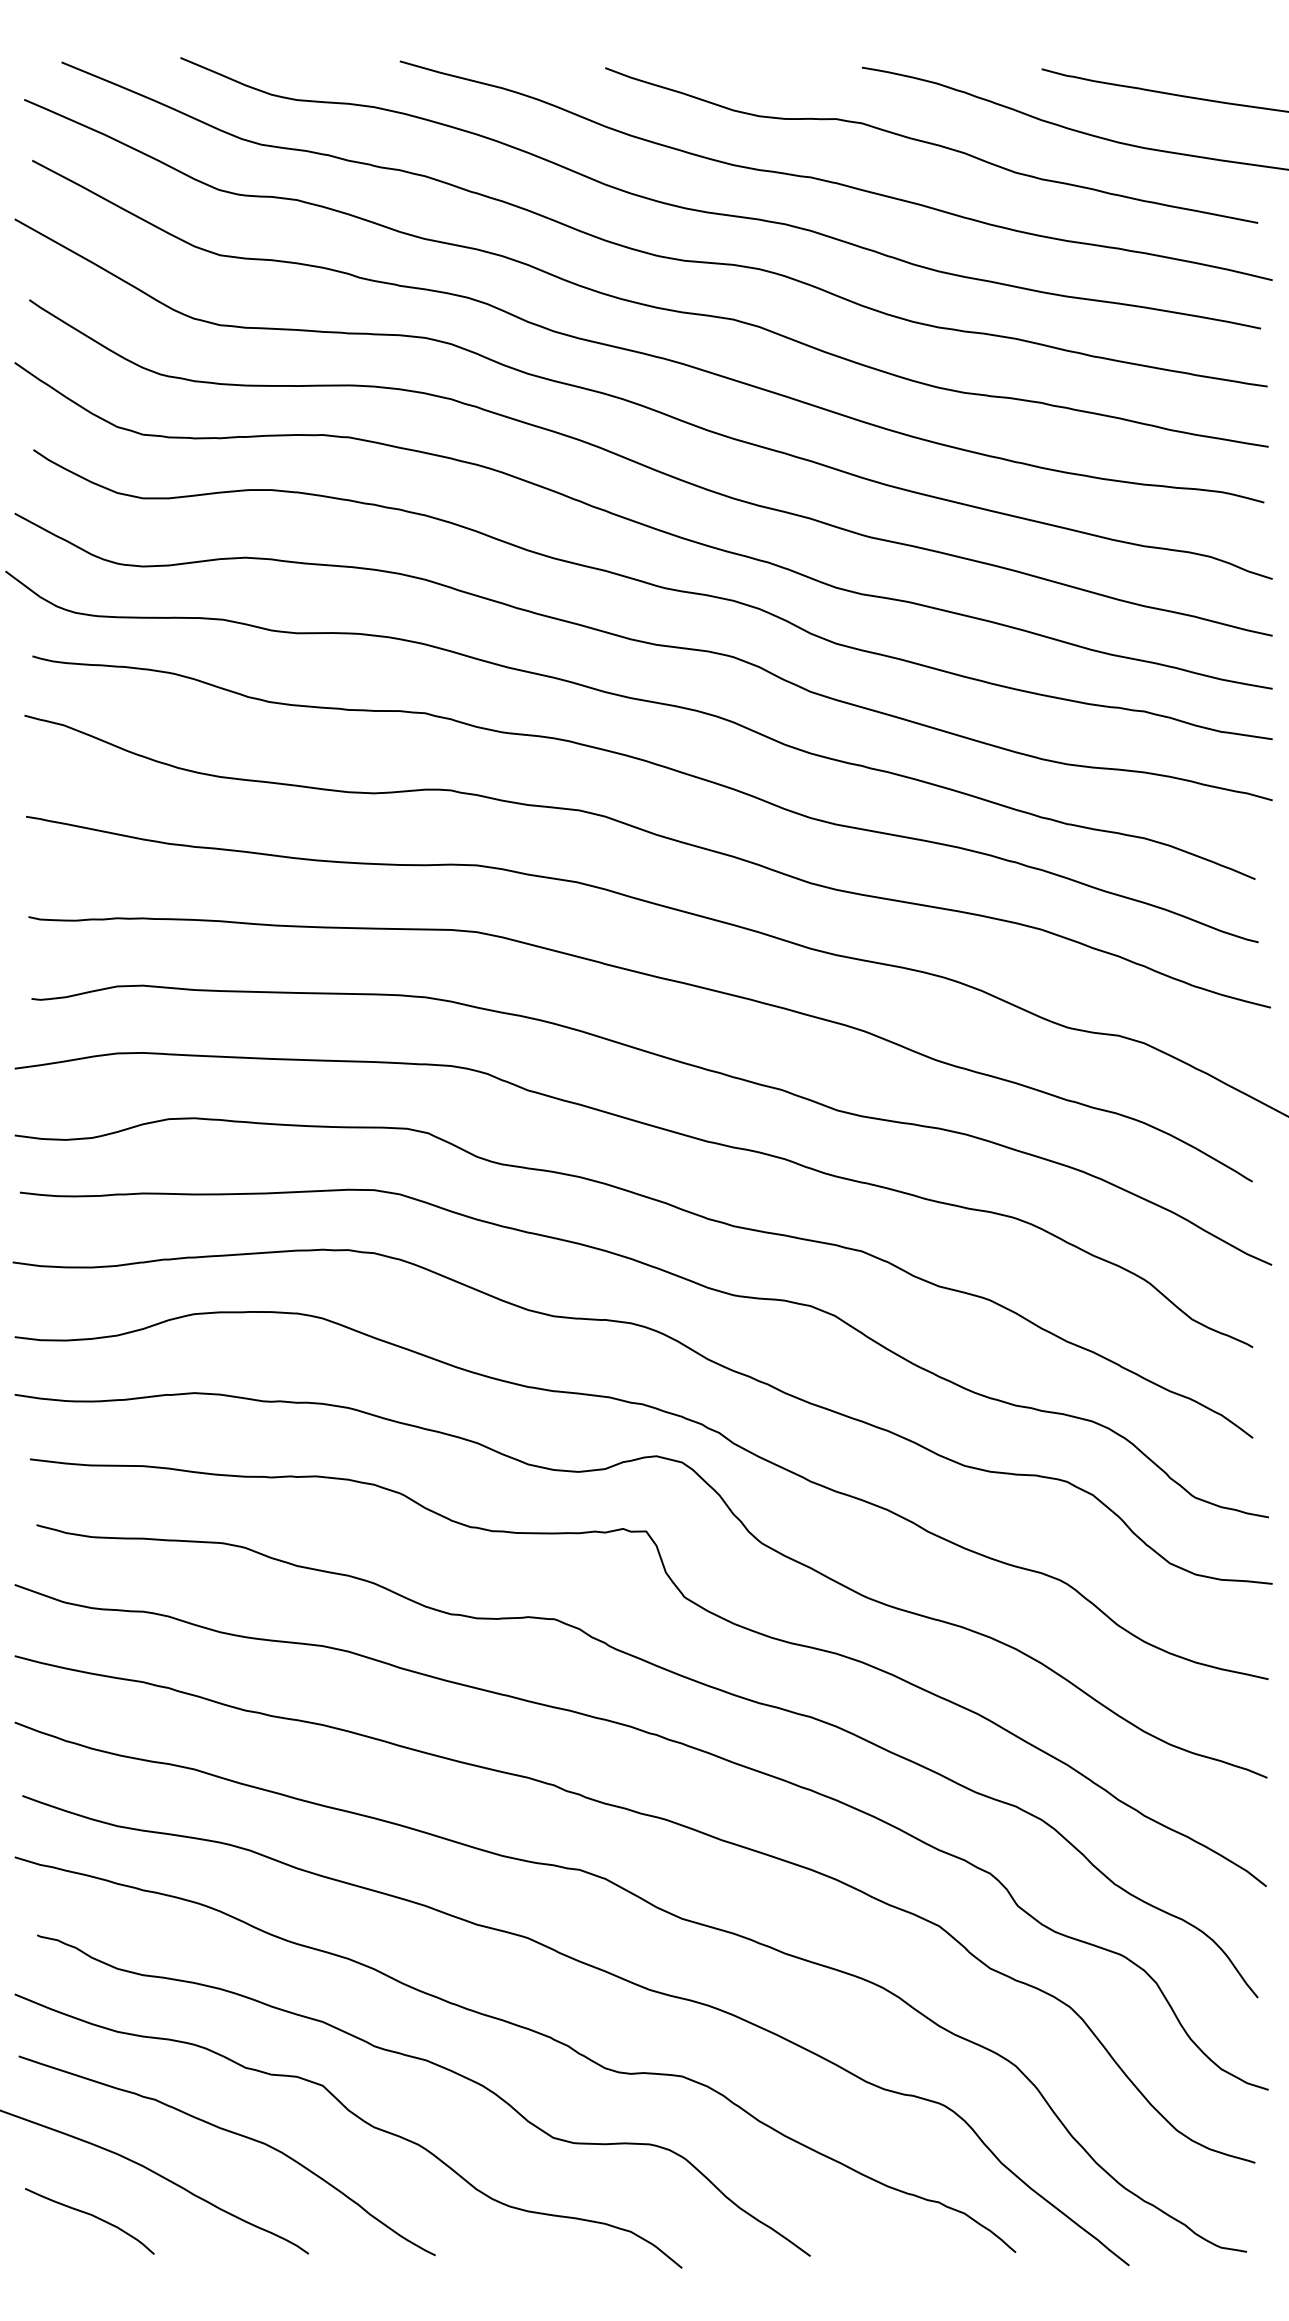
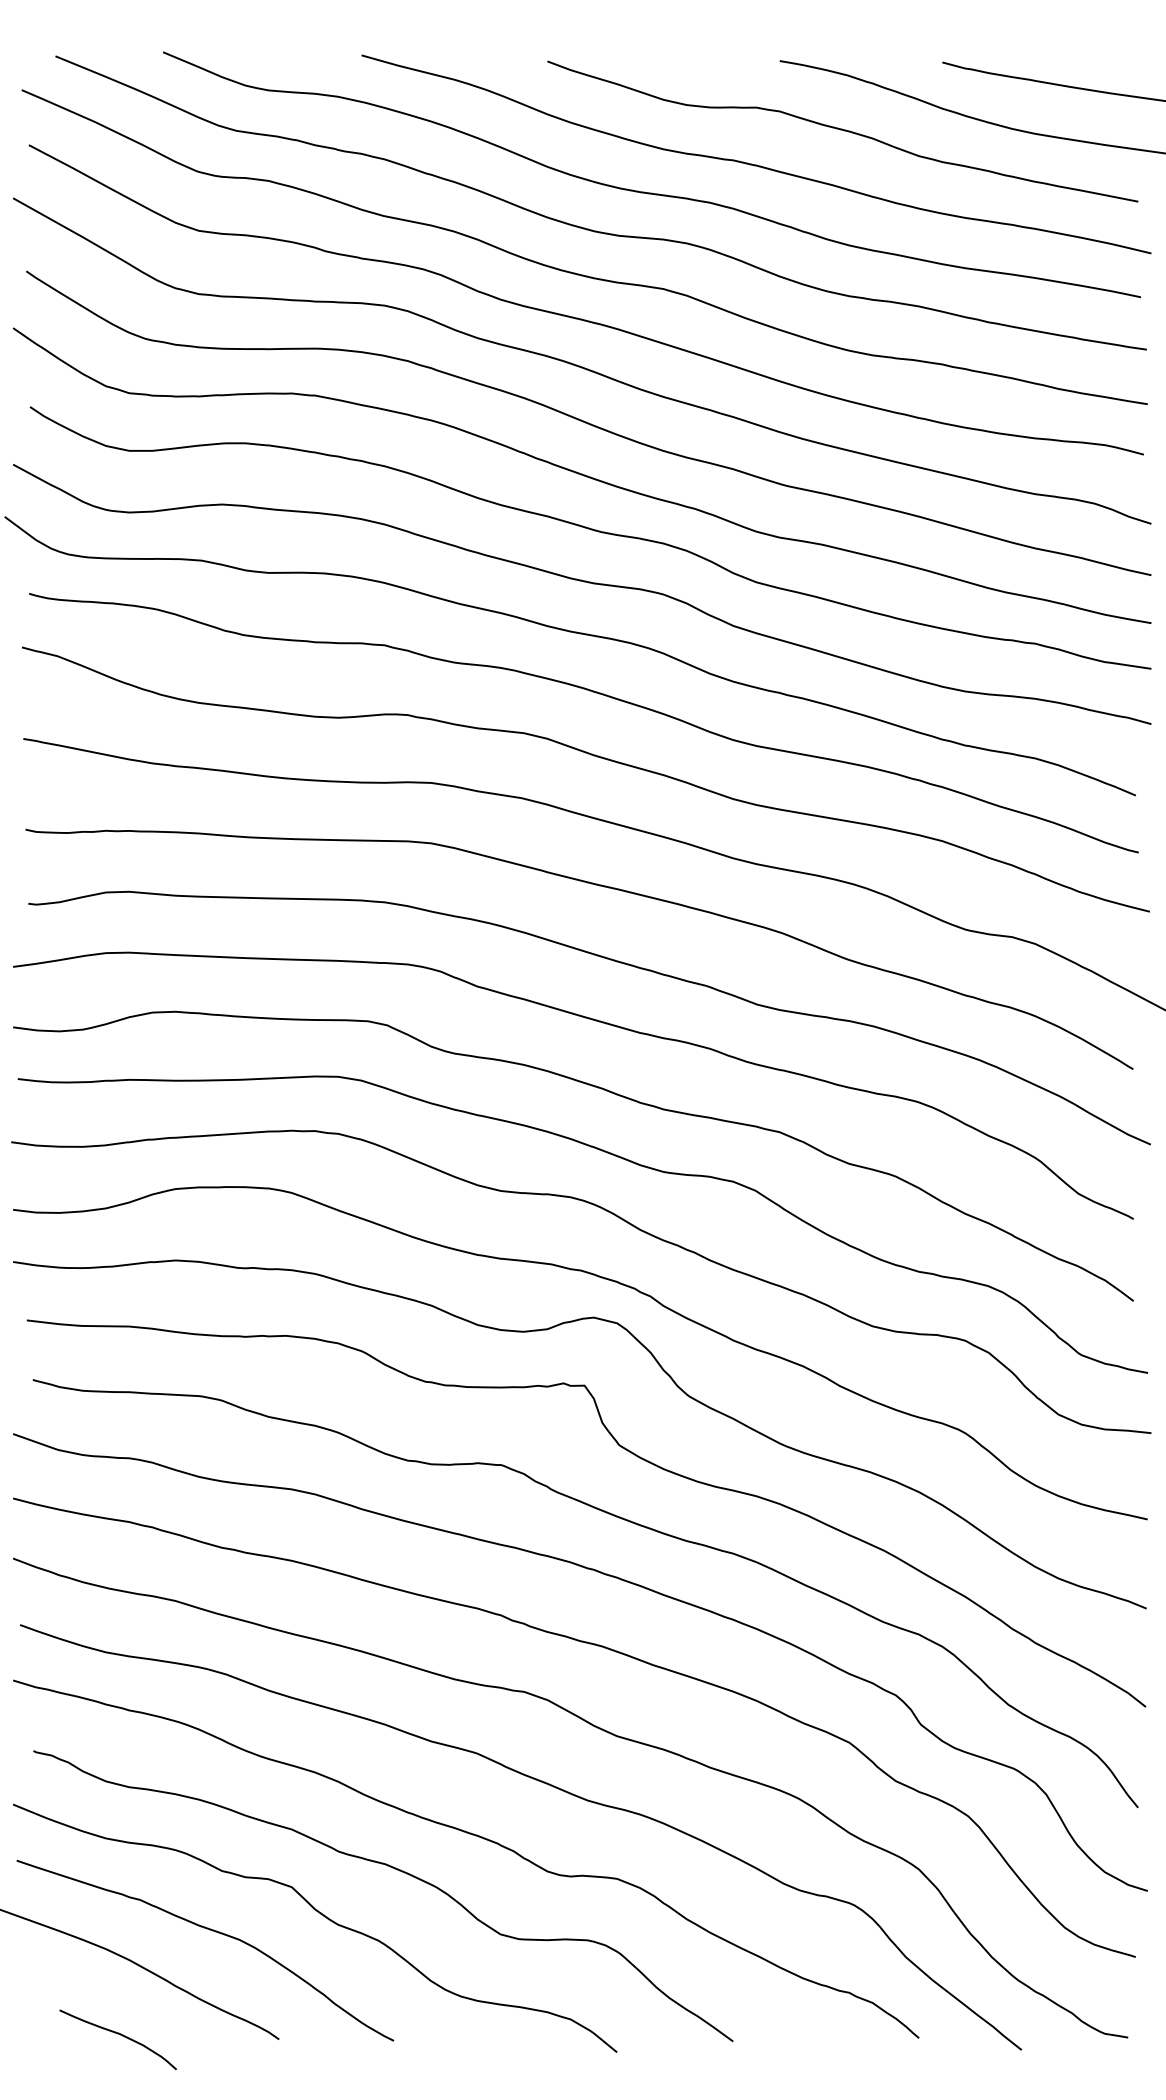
curve: (92, 2216) -> (120, 2035), moved

